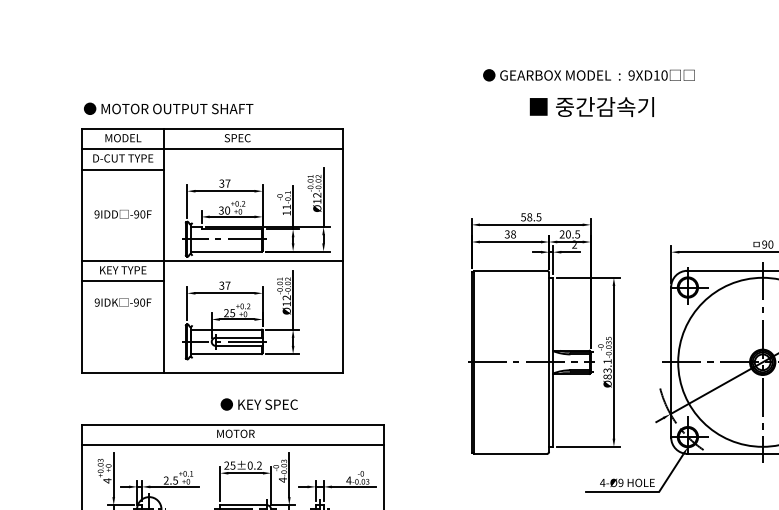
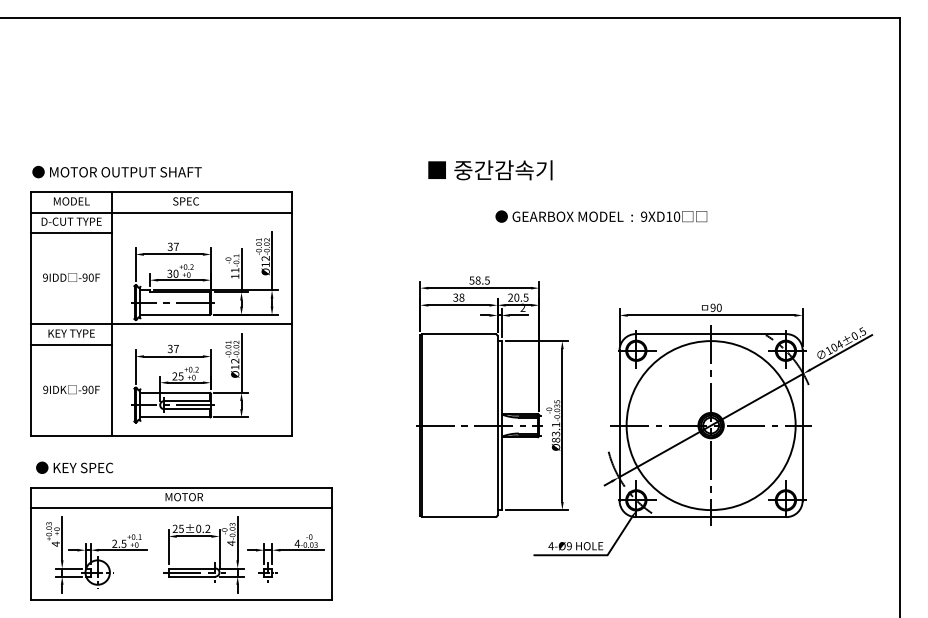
text: (589, 75) -> (601, 216), moved
text: (592, 107) -> (490, 170), moved
text: (123, 302) -> (71, 389), moved
text: (259, 404) -> (74, 467), moved

